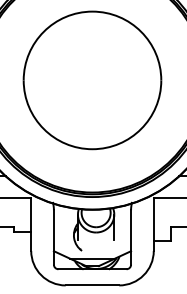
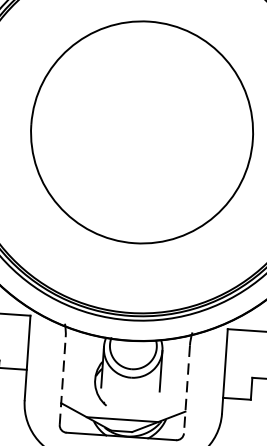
line: (53, 236) -> (62, 379), solid -> dashed
line: (131, 237) -> (187, 389), solid -> dashed

